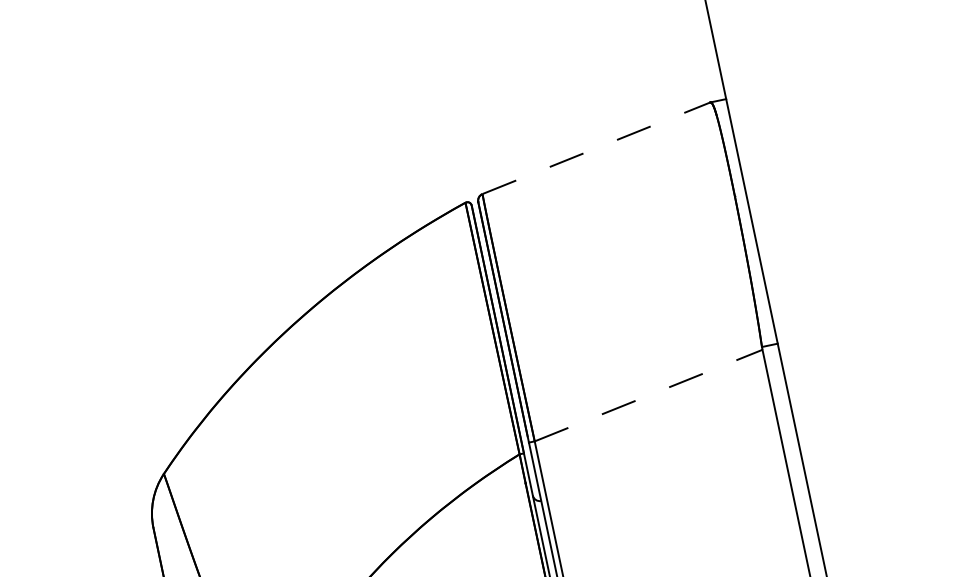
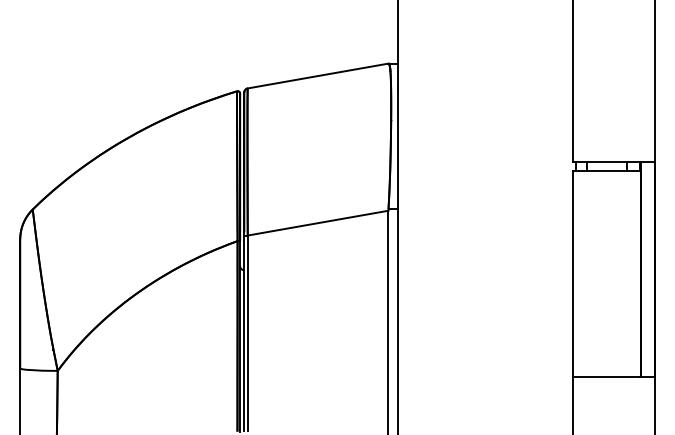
line: (596, 147) -> (318, 75), dashed -> solid
line: (649, 396) -> (318, 223), dashed -> solid

